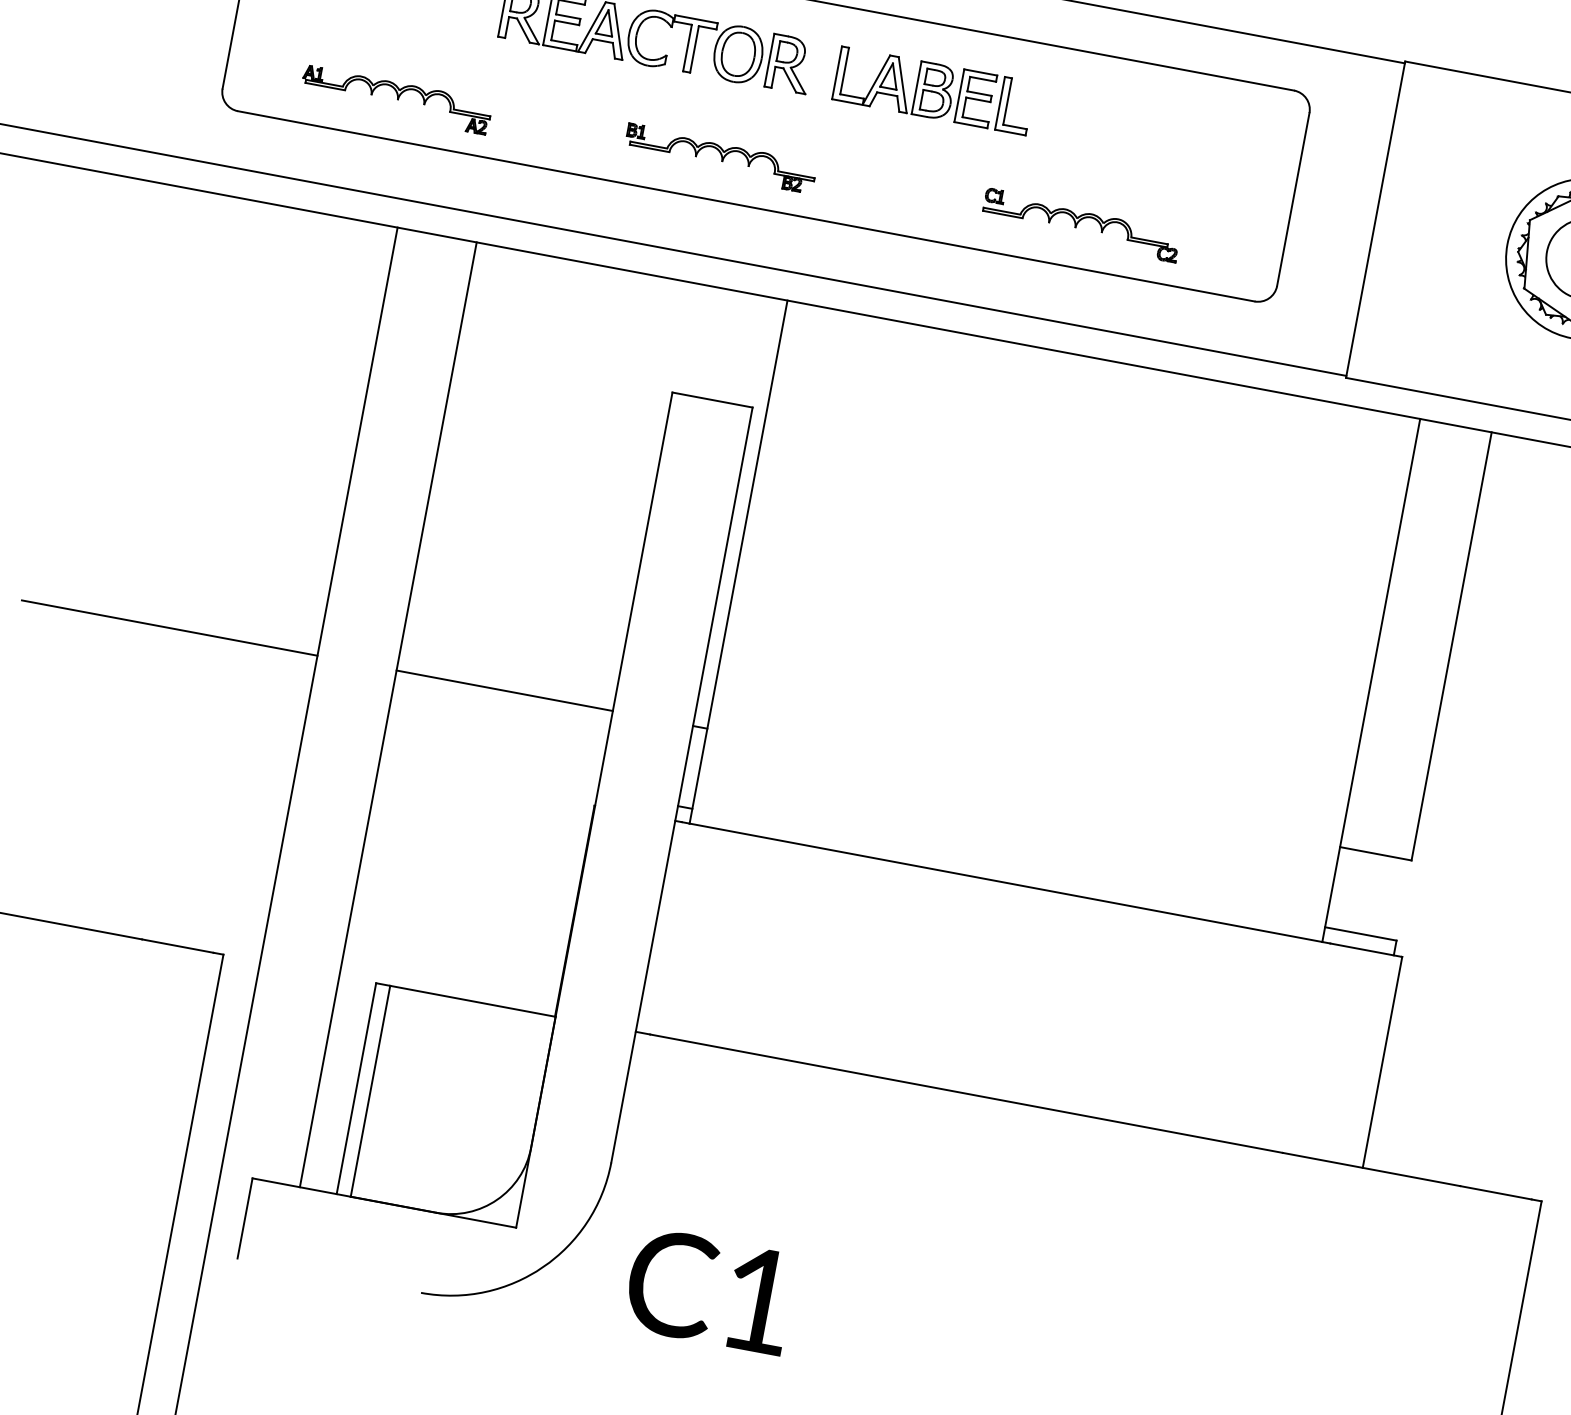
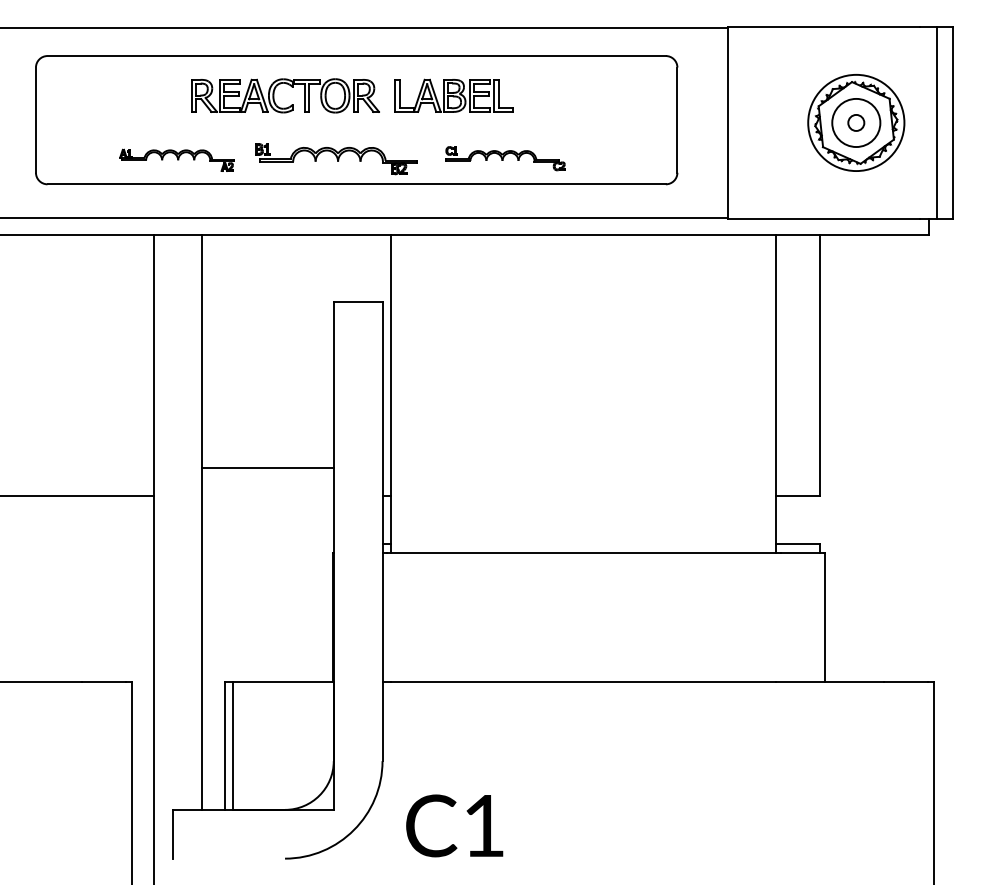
part: (395, 98) -> (176, 159), moved
part: (721, 157) -> (336, 158), size x1.4
part: (1081, 225) -> (505, 158), moved
line: (503, 690) -> (267, 467), moved

